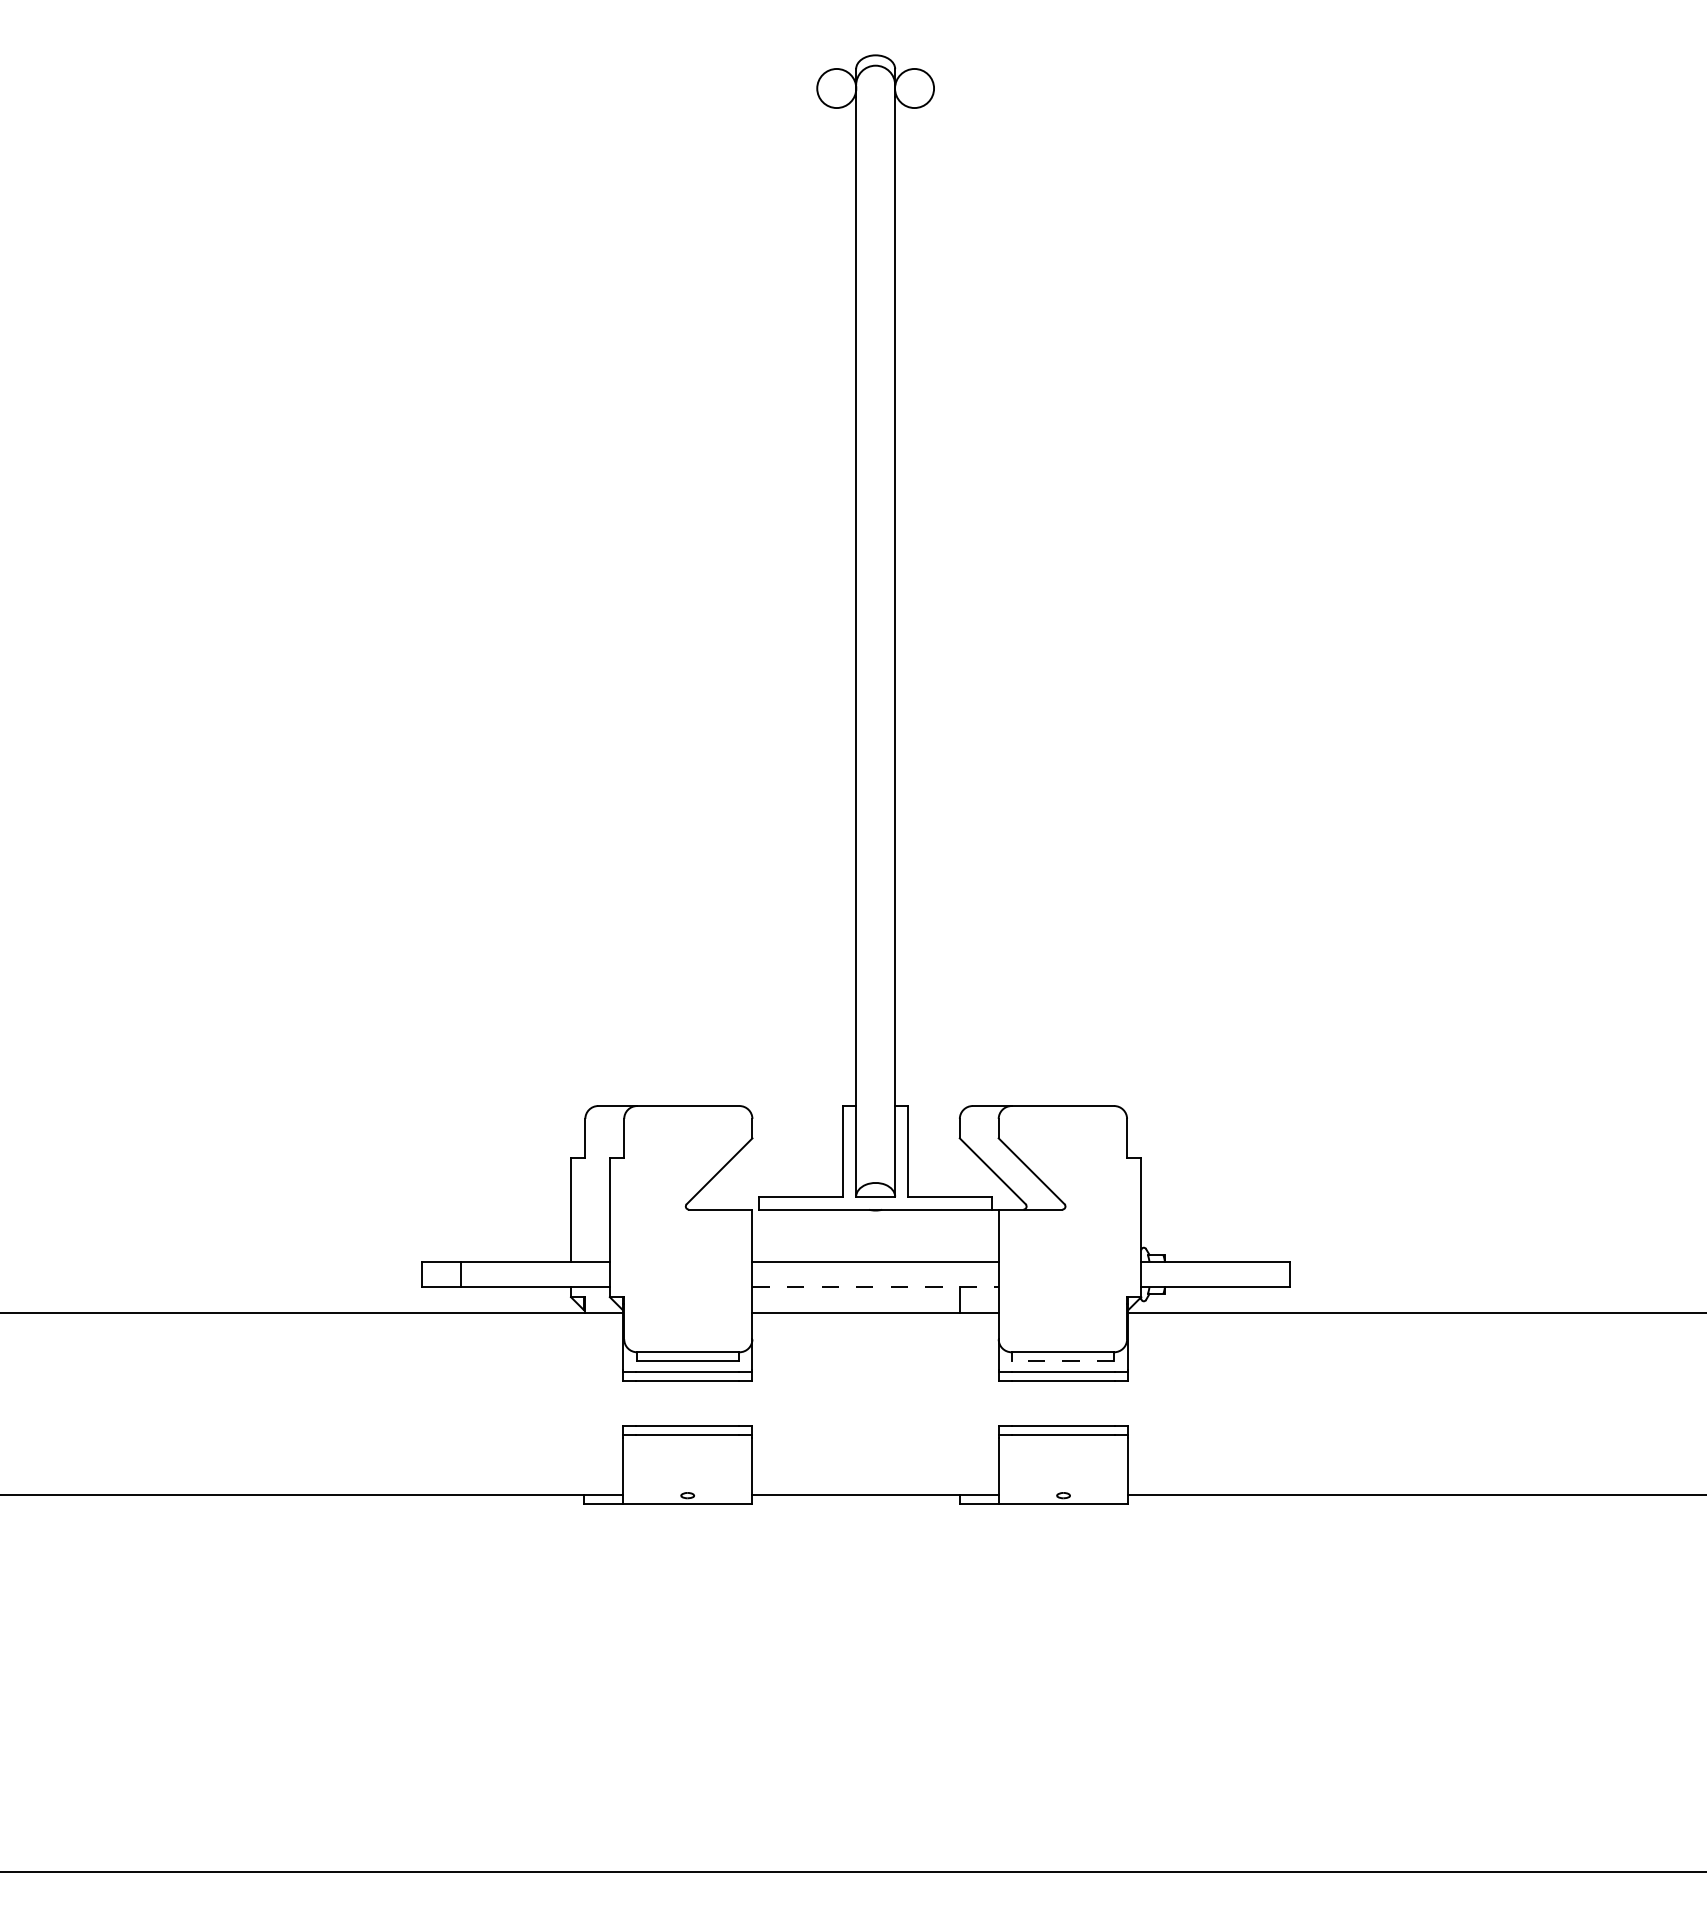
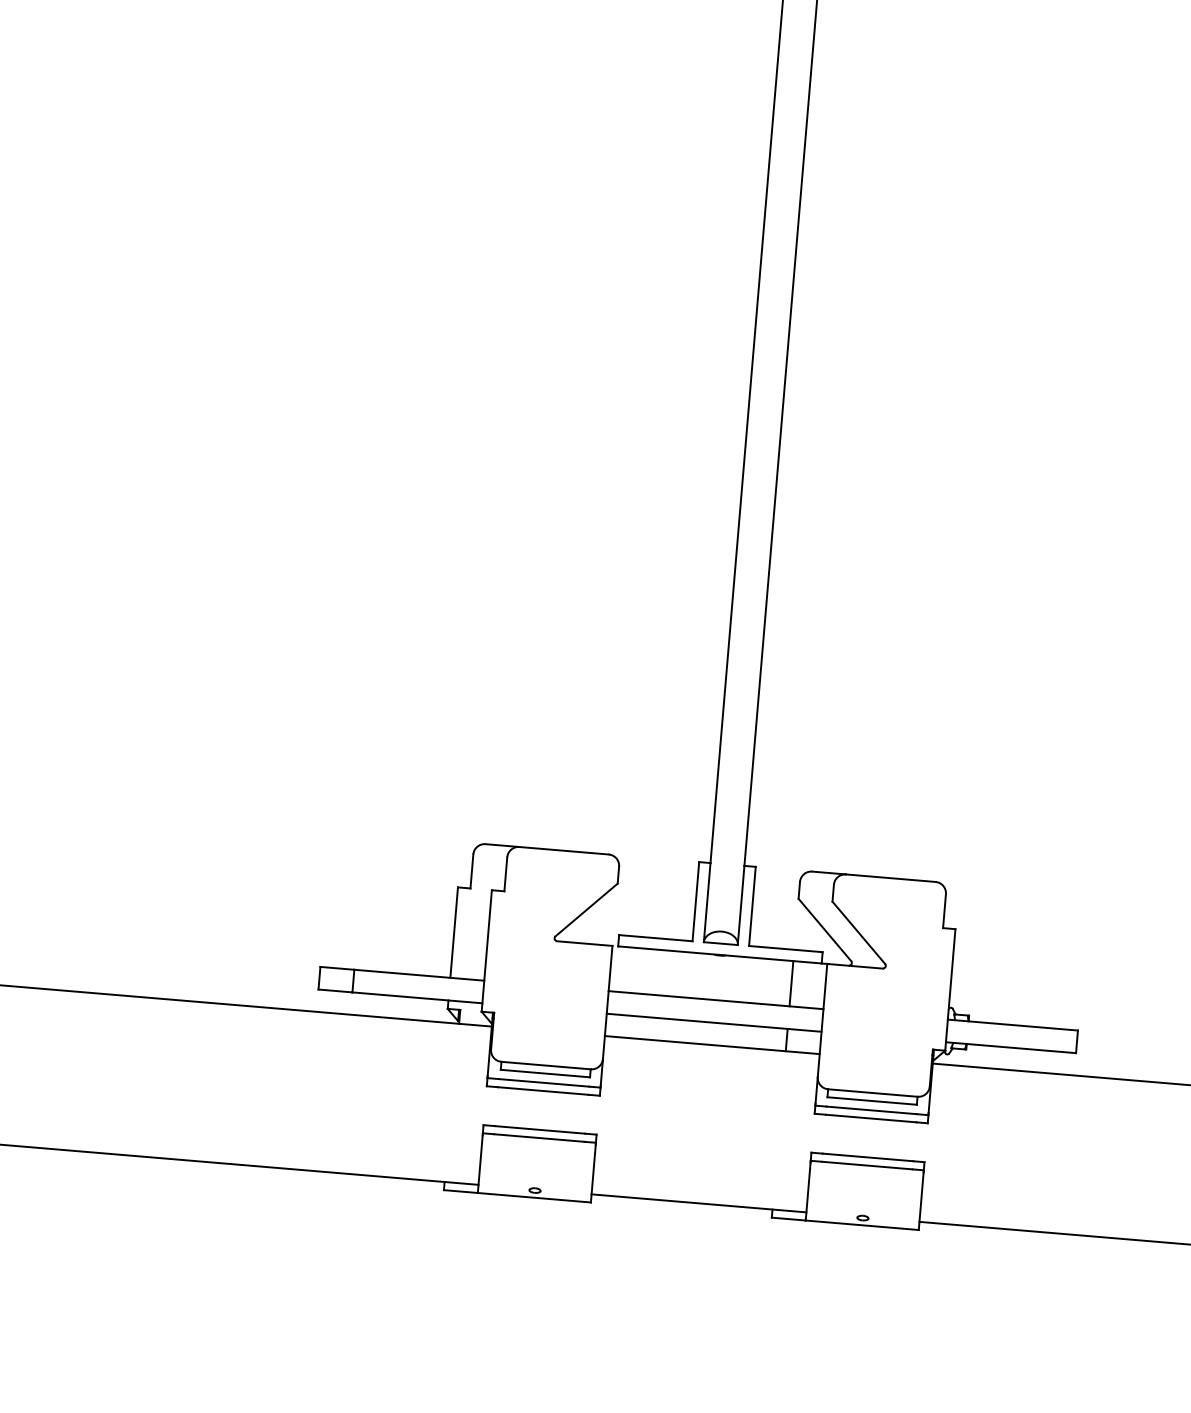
line: (959, 1235) -> (791, 983), added
line: (876, 1287) -> (714, 1022), dashed -> solid
line: (1062, 1361) -> (871, 1101), dashed -> solid

